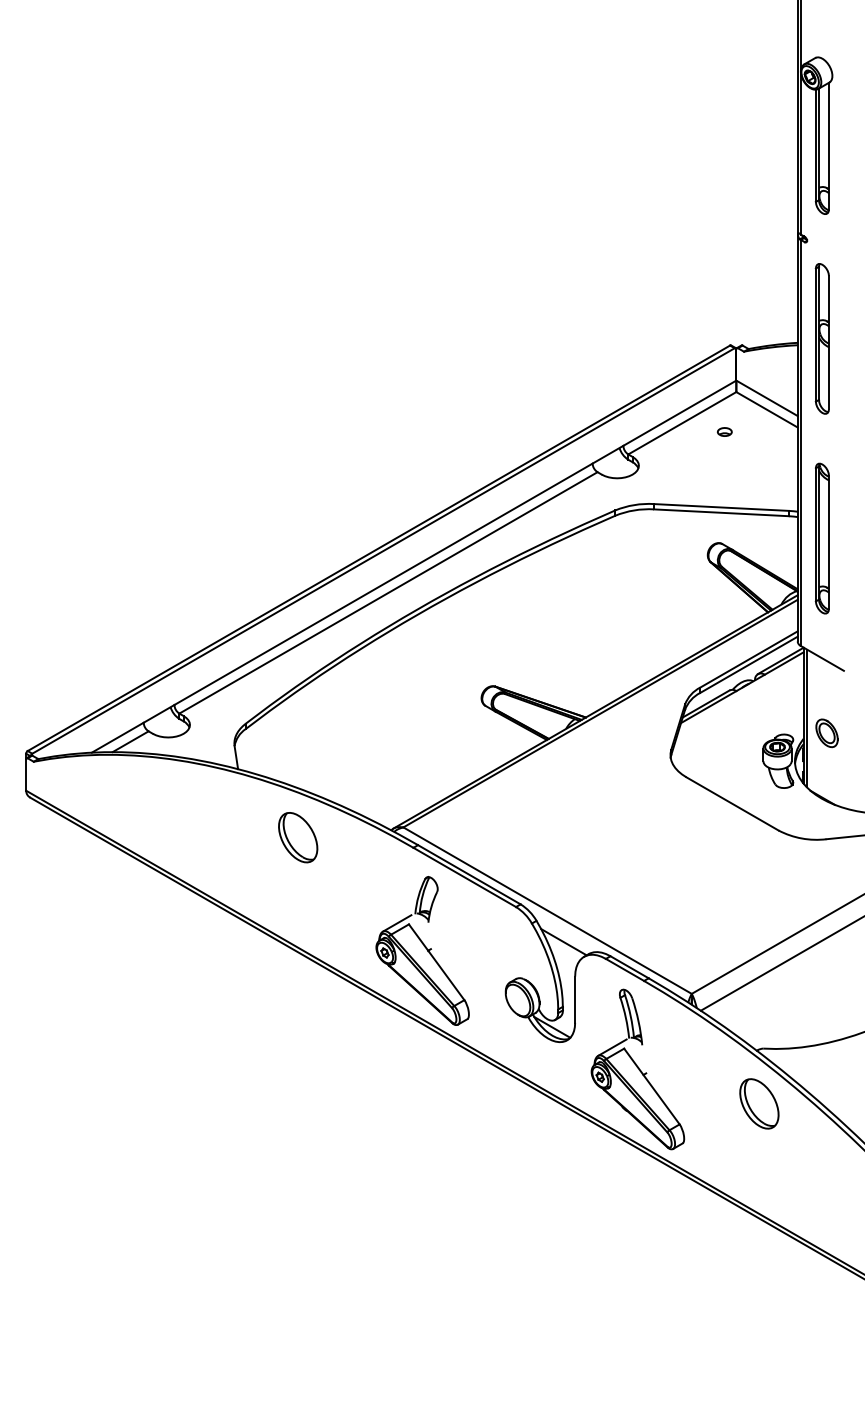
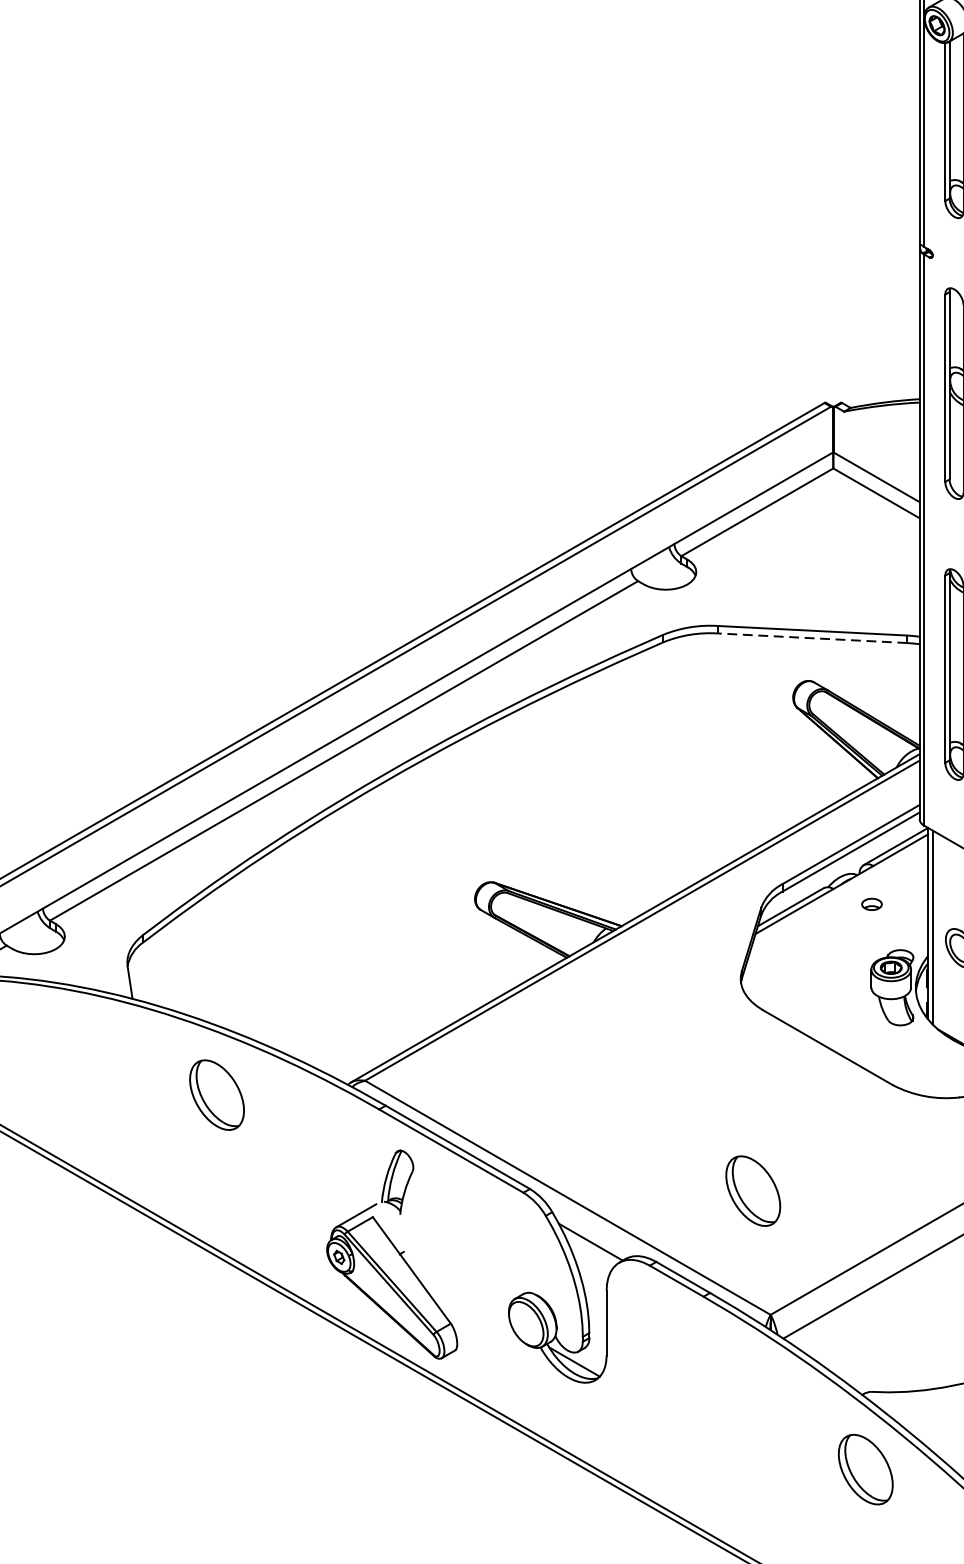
part: (724, 431) -> (871, 903), moved
line: (720, 512) -> (811, 637), solid -> dashed
part: (679, 905) -> (753, 1190), added
part: (637, 1069) -> (694, 1421), removed

